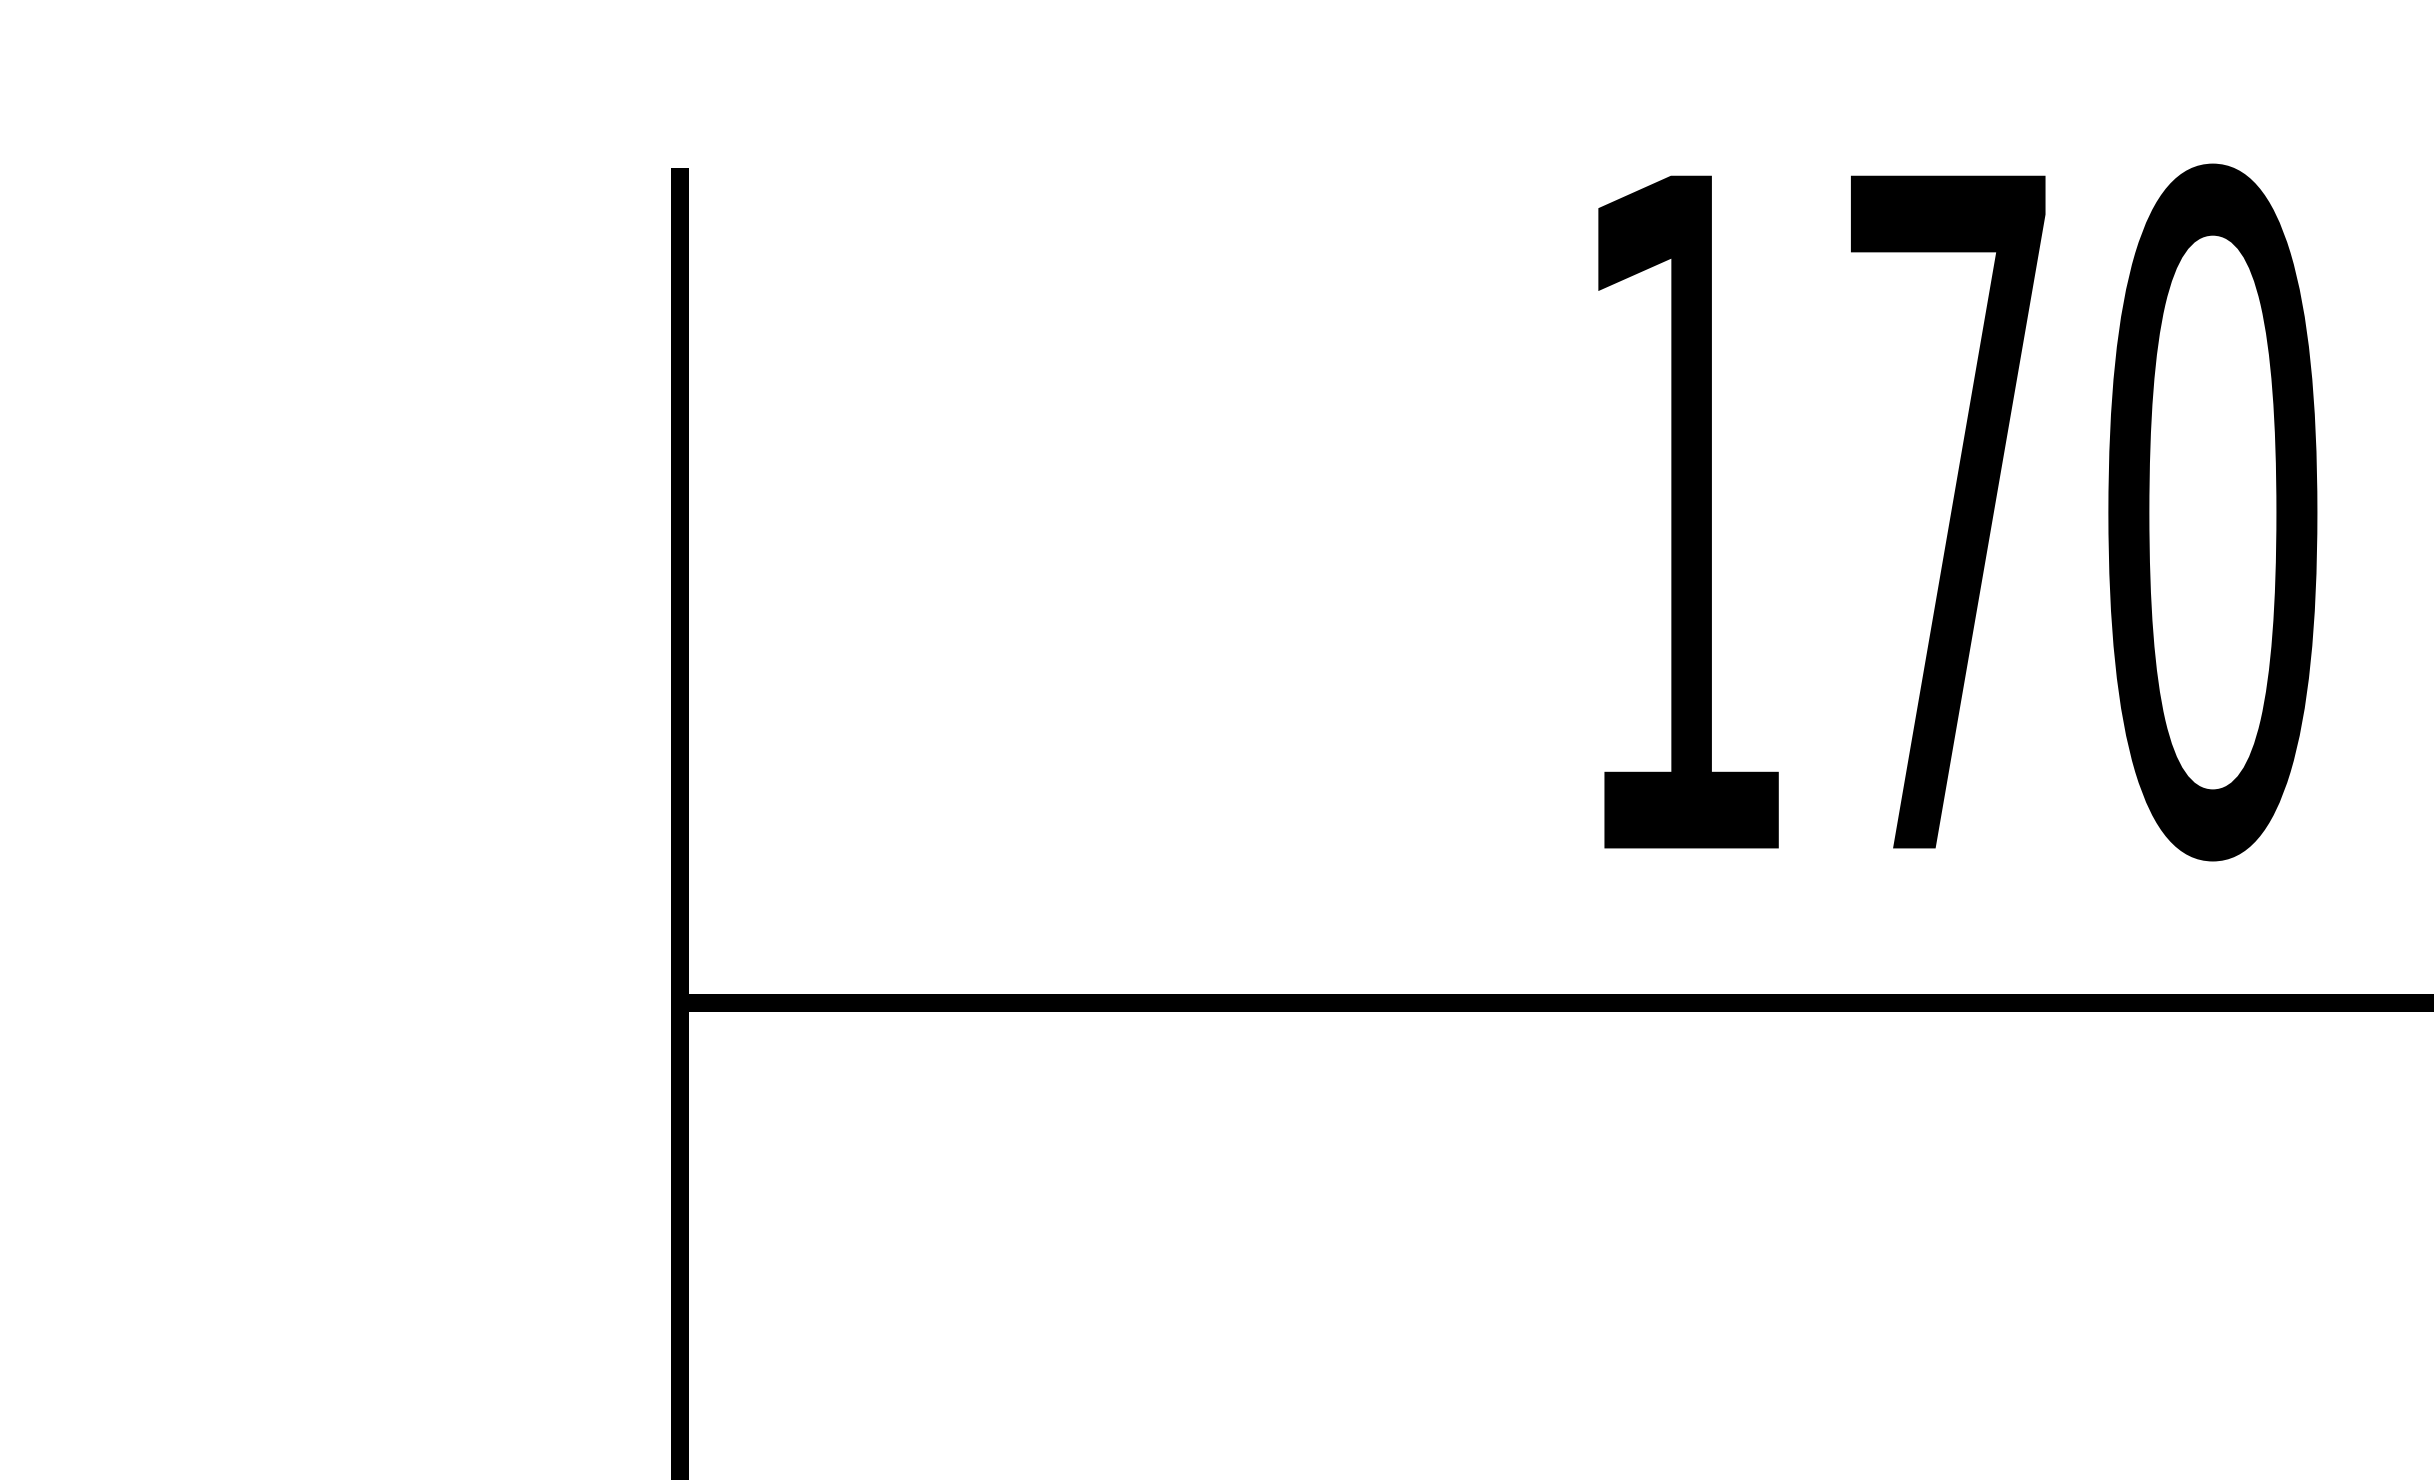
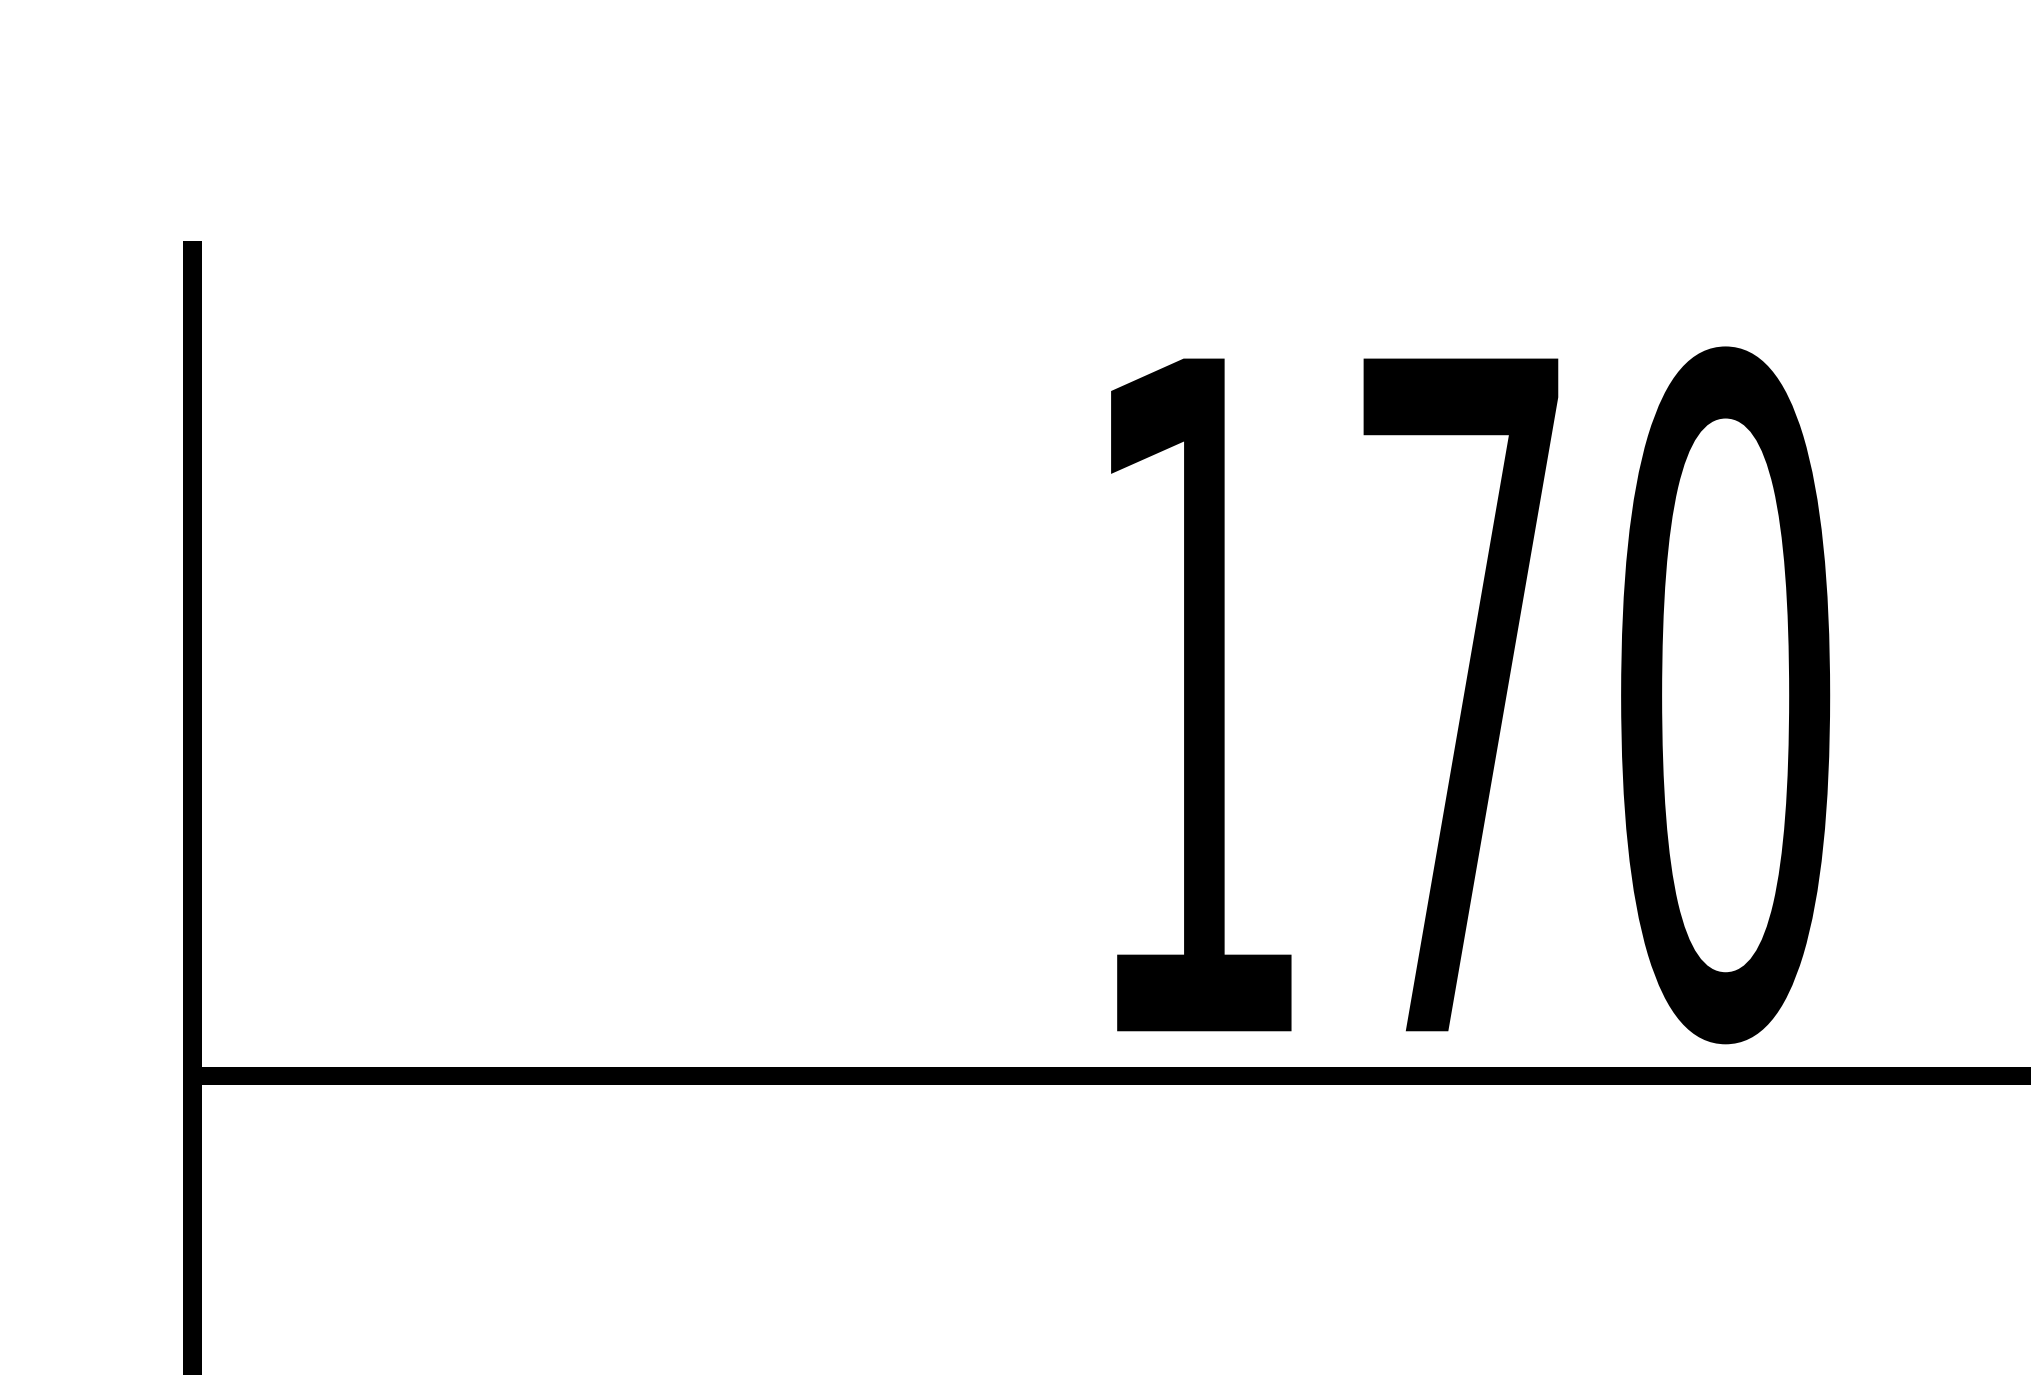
text: (1957, 512) -> (1470, 695), moved

